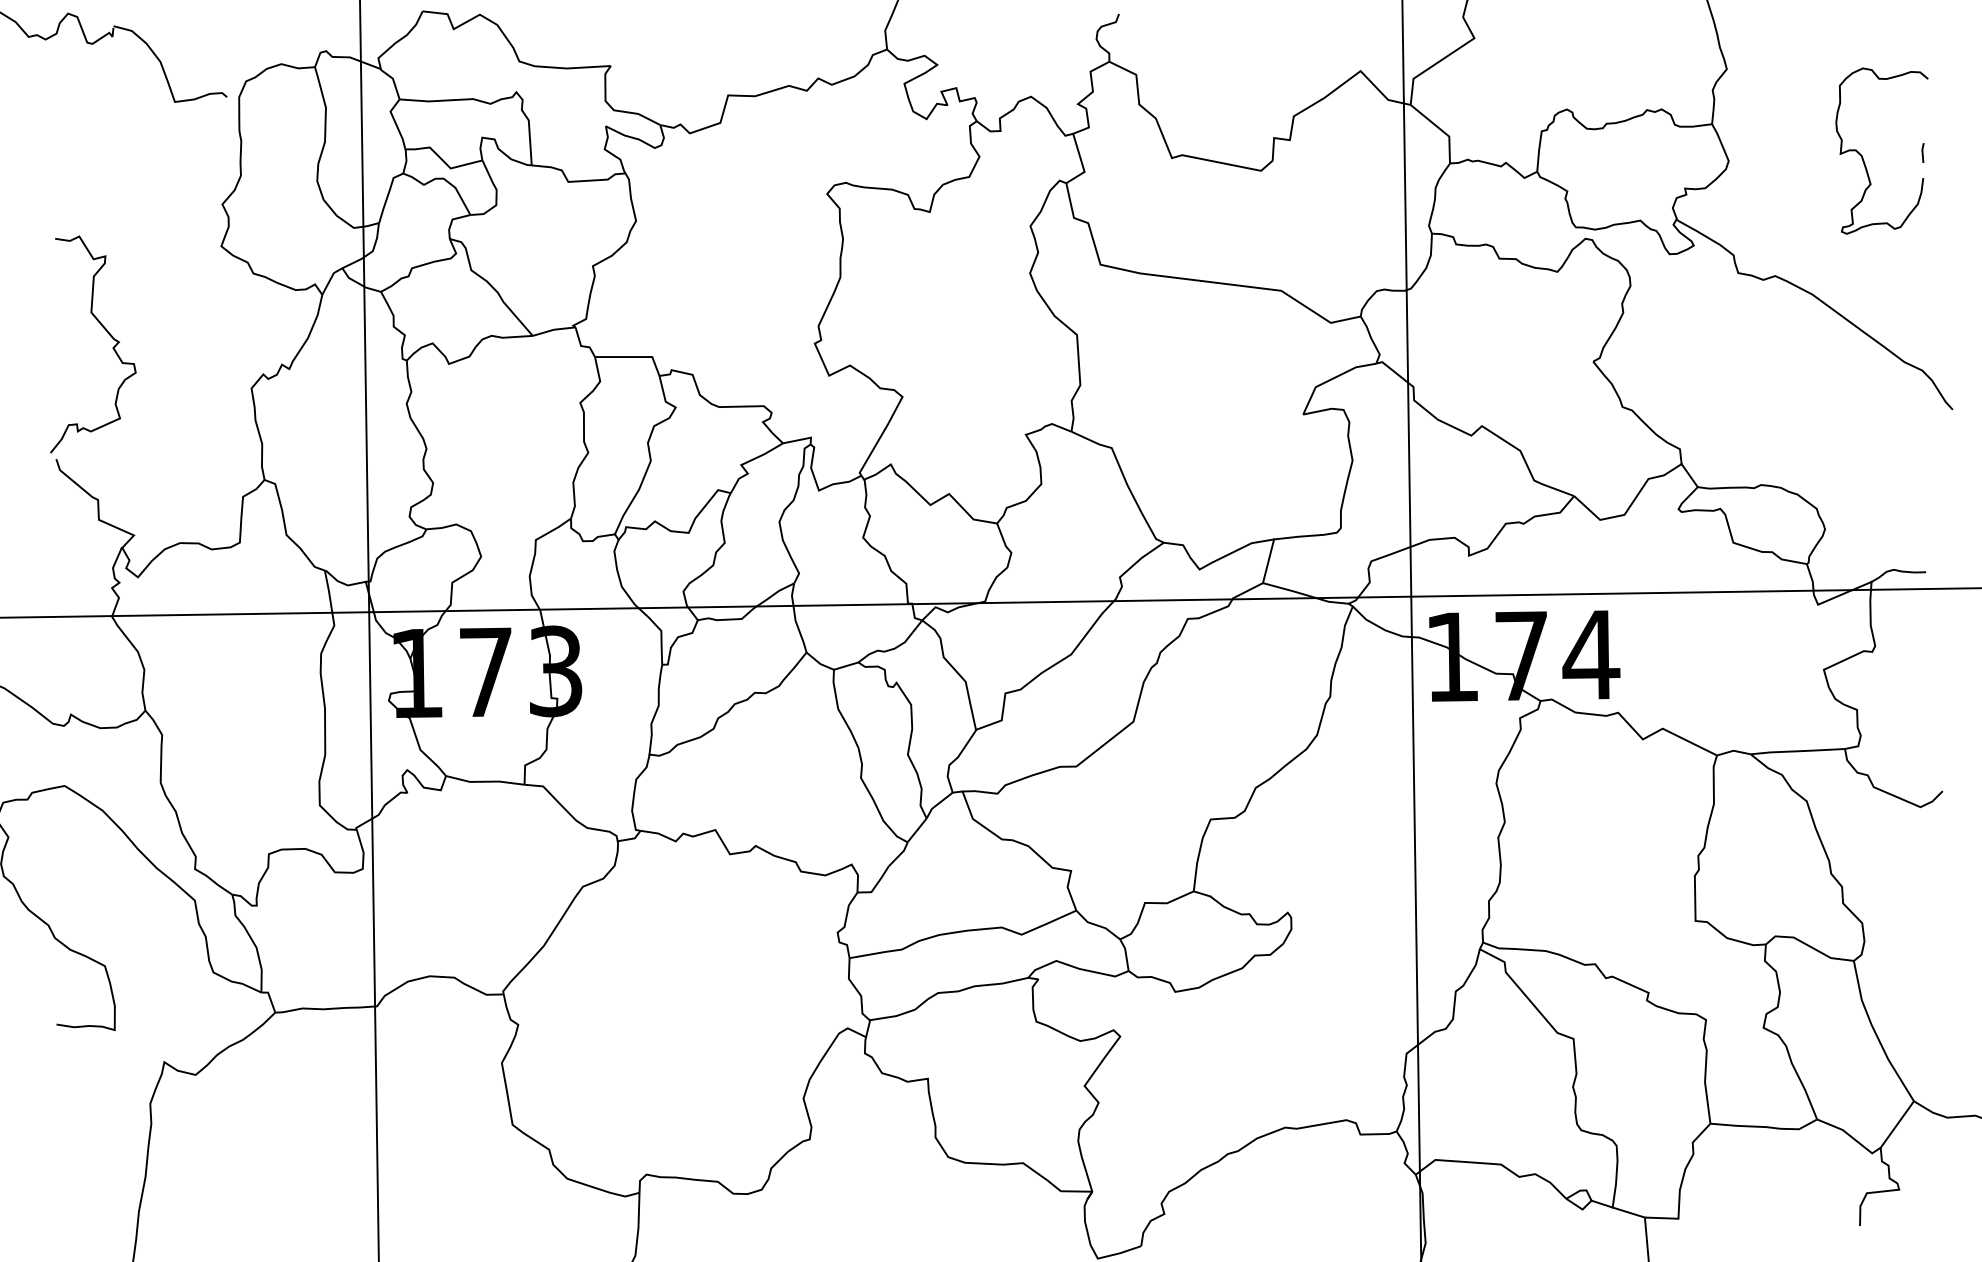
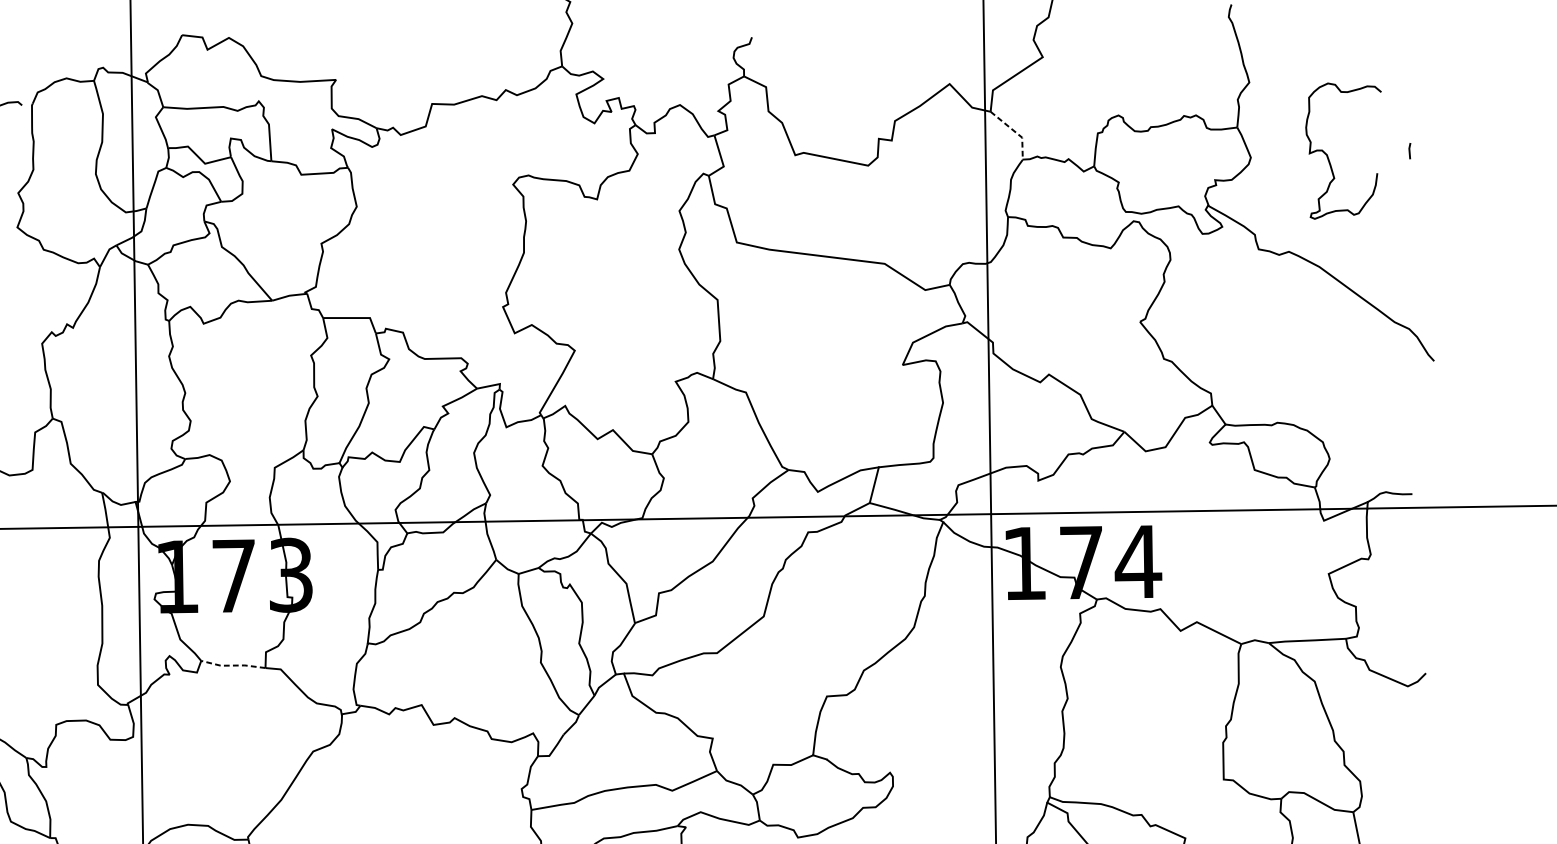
line: (1441, 130) -> (1015, 132), solid -> dashed
curve: (1863, 157) -> (1328, 156), moved
line: (484, 781) -> (232, 665), solid -> dashed

